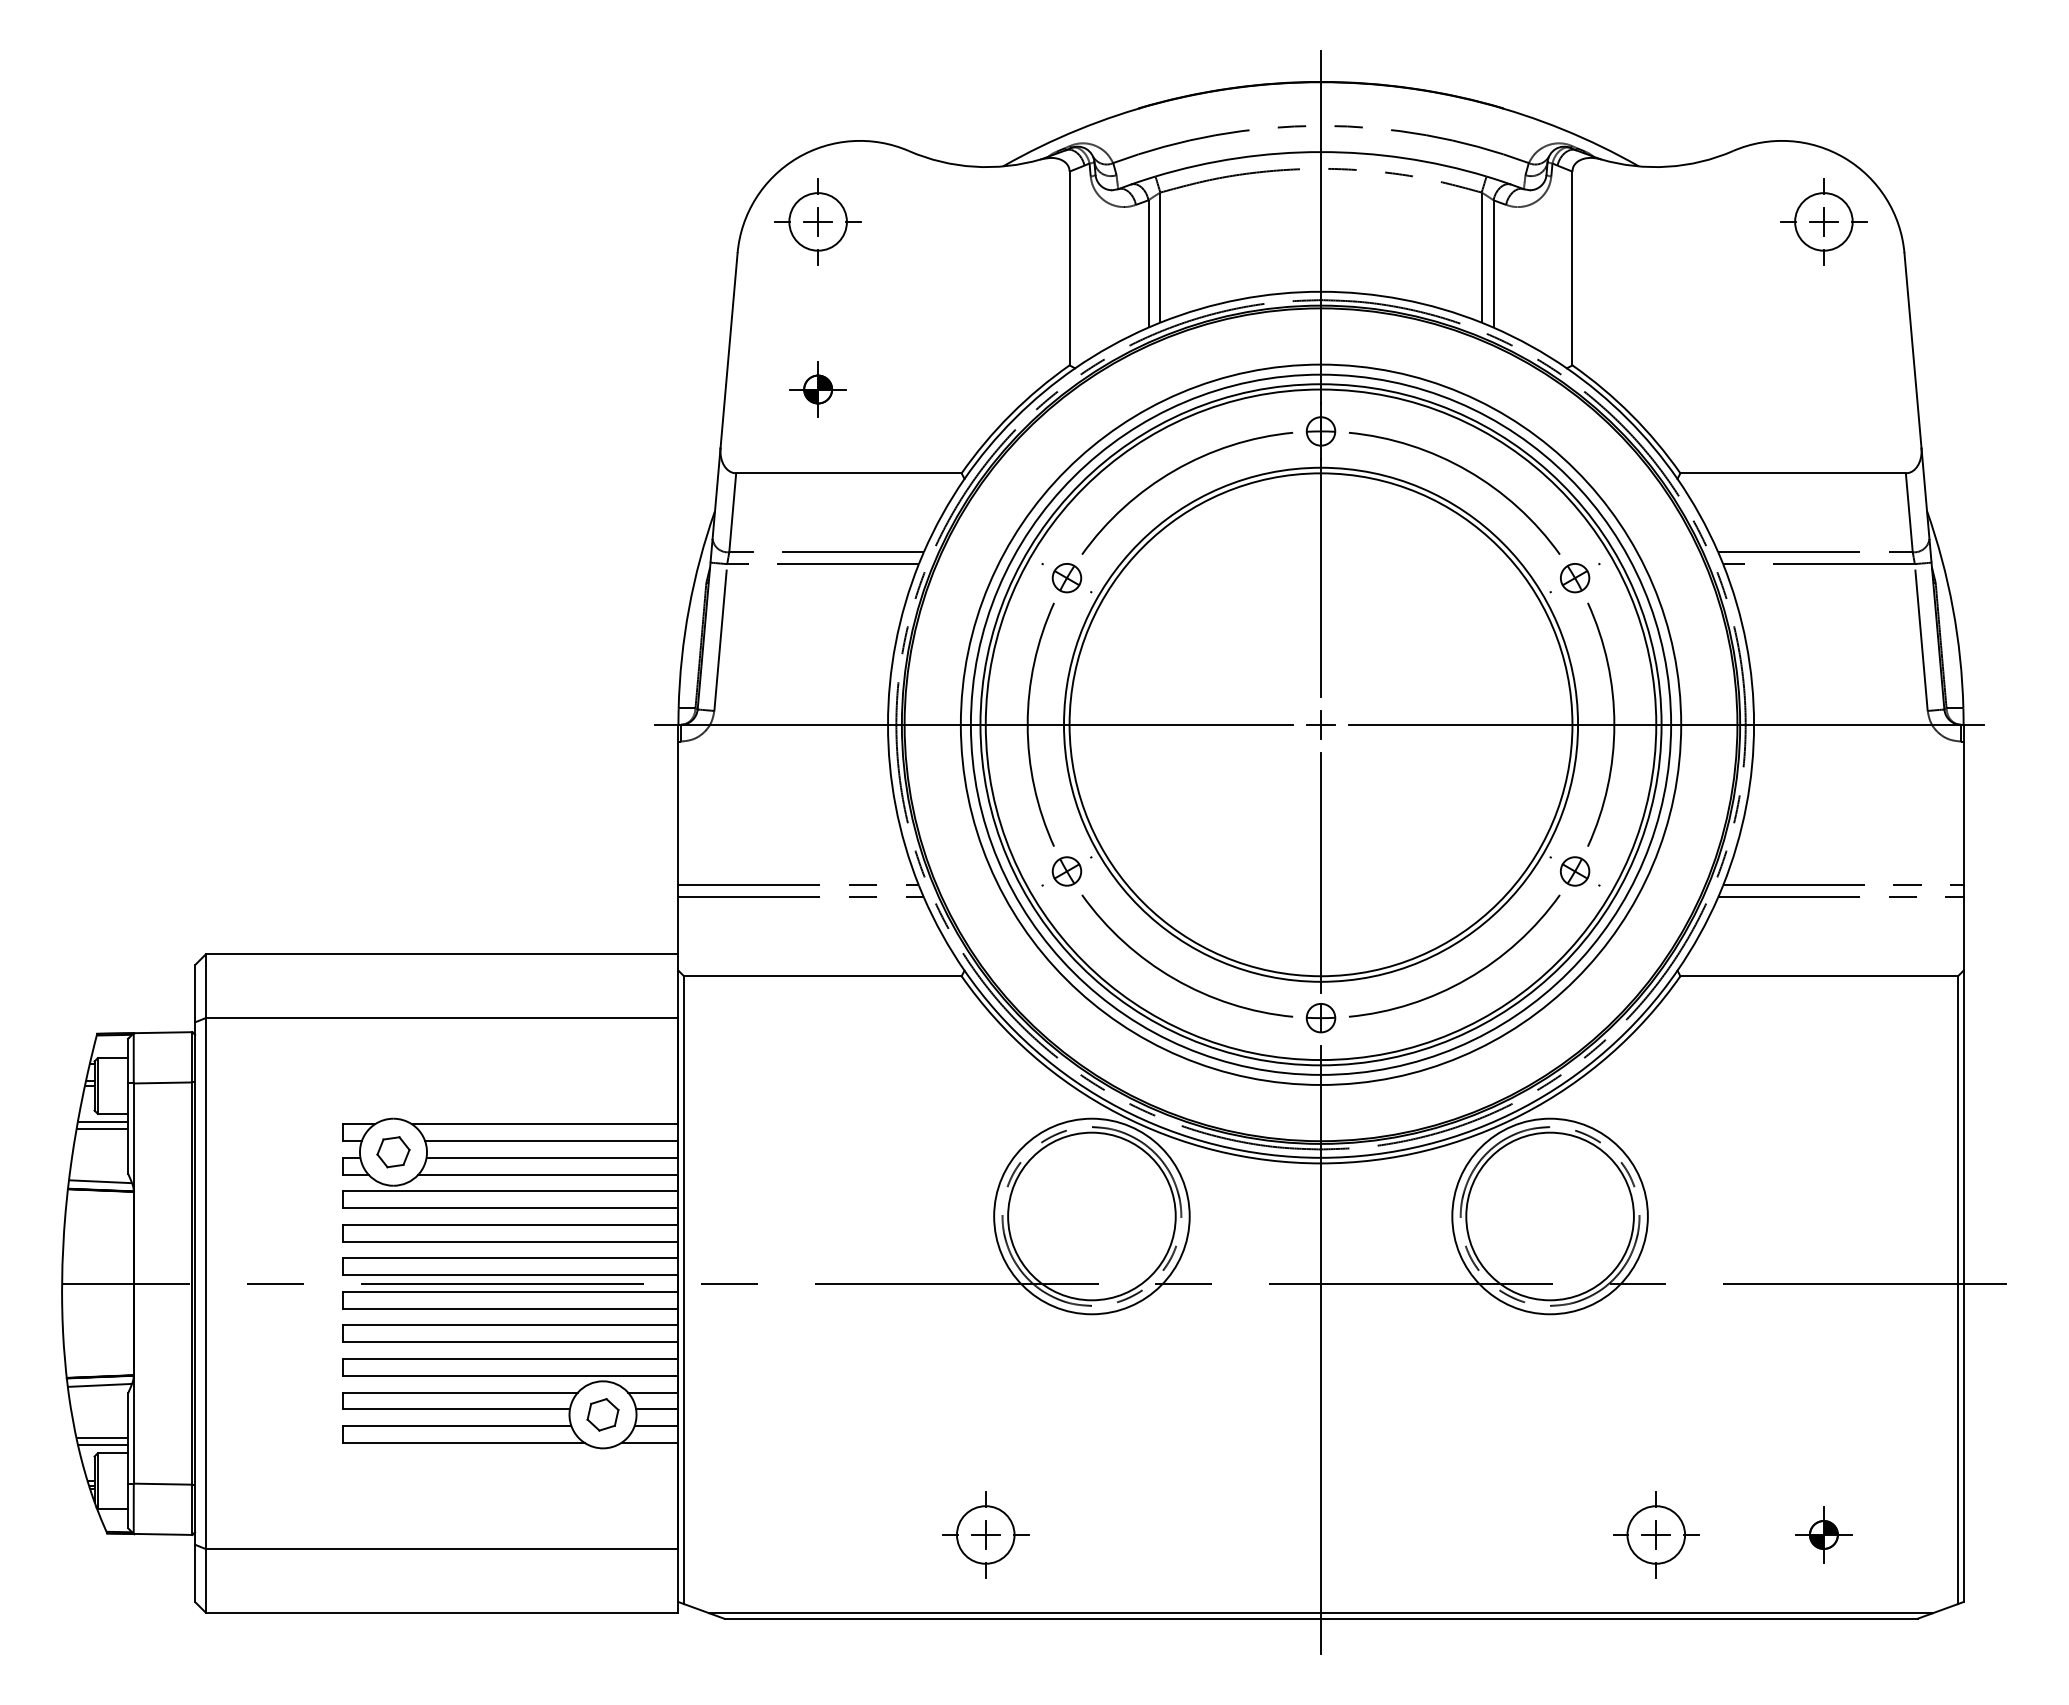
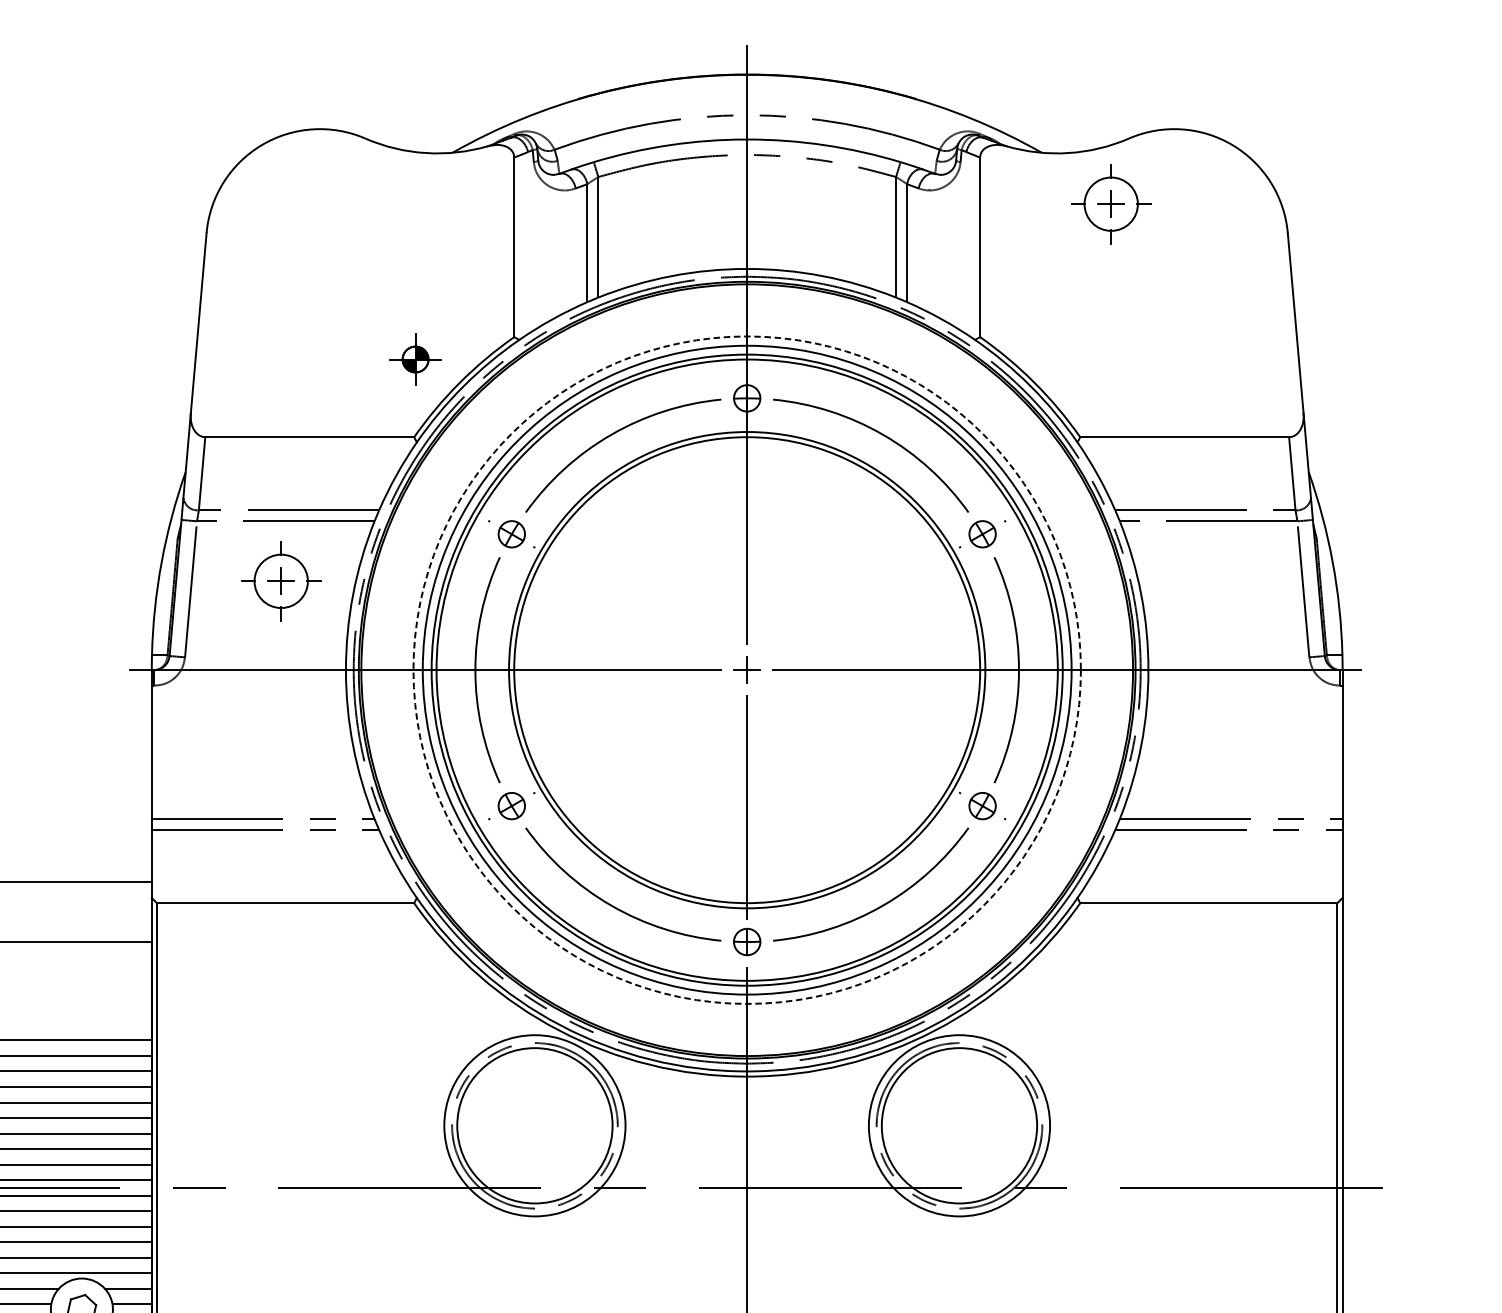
part: (817, 221) -> (280, 580), moved
part: (1823, 221) -> (1110, 203), moved
part: (817, 389) -> (414, 359), moved
circle: (1320, 724) -> (746, 669), solid -> dashed

